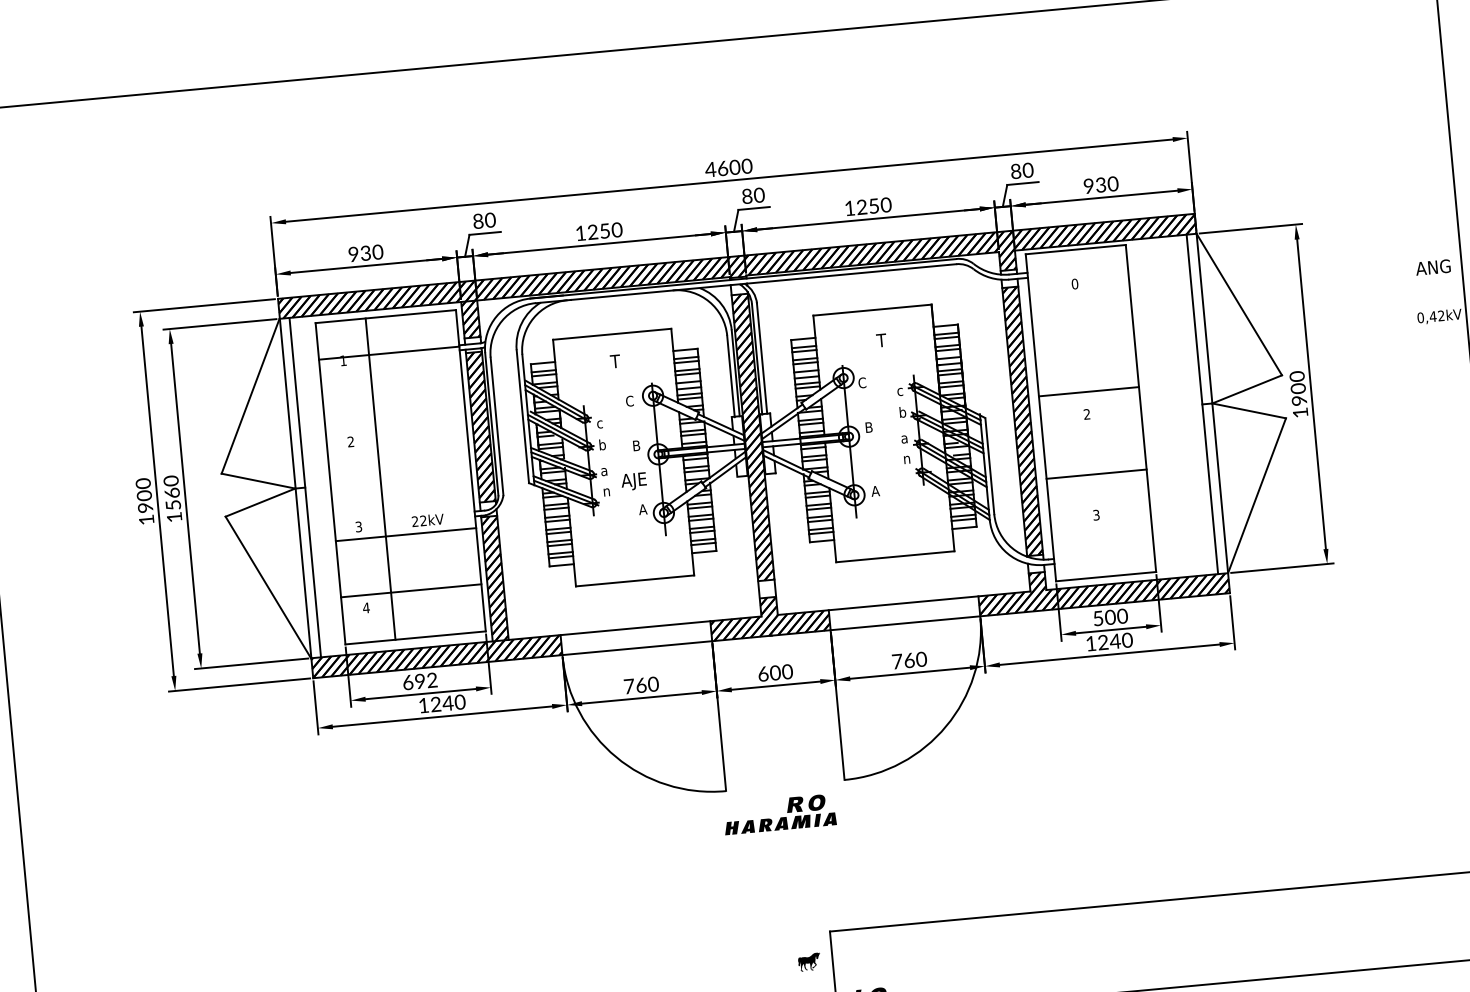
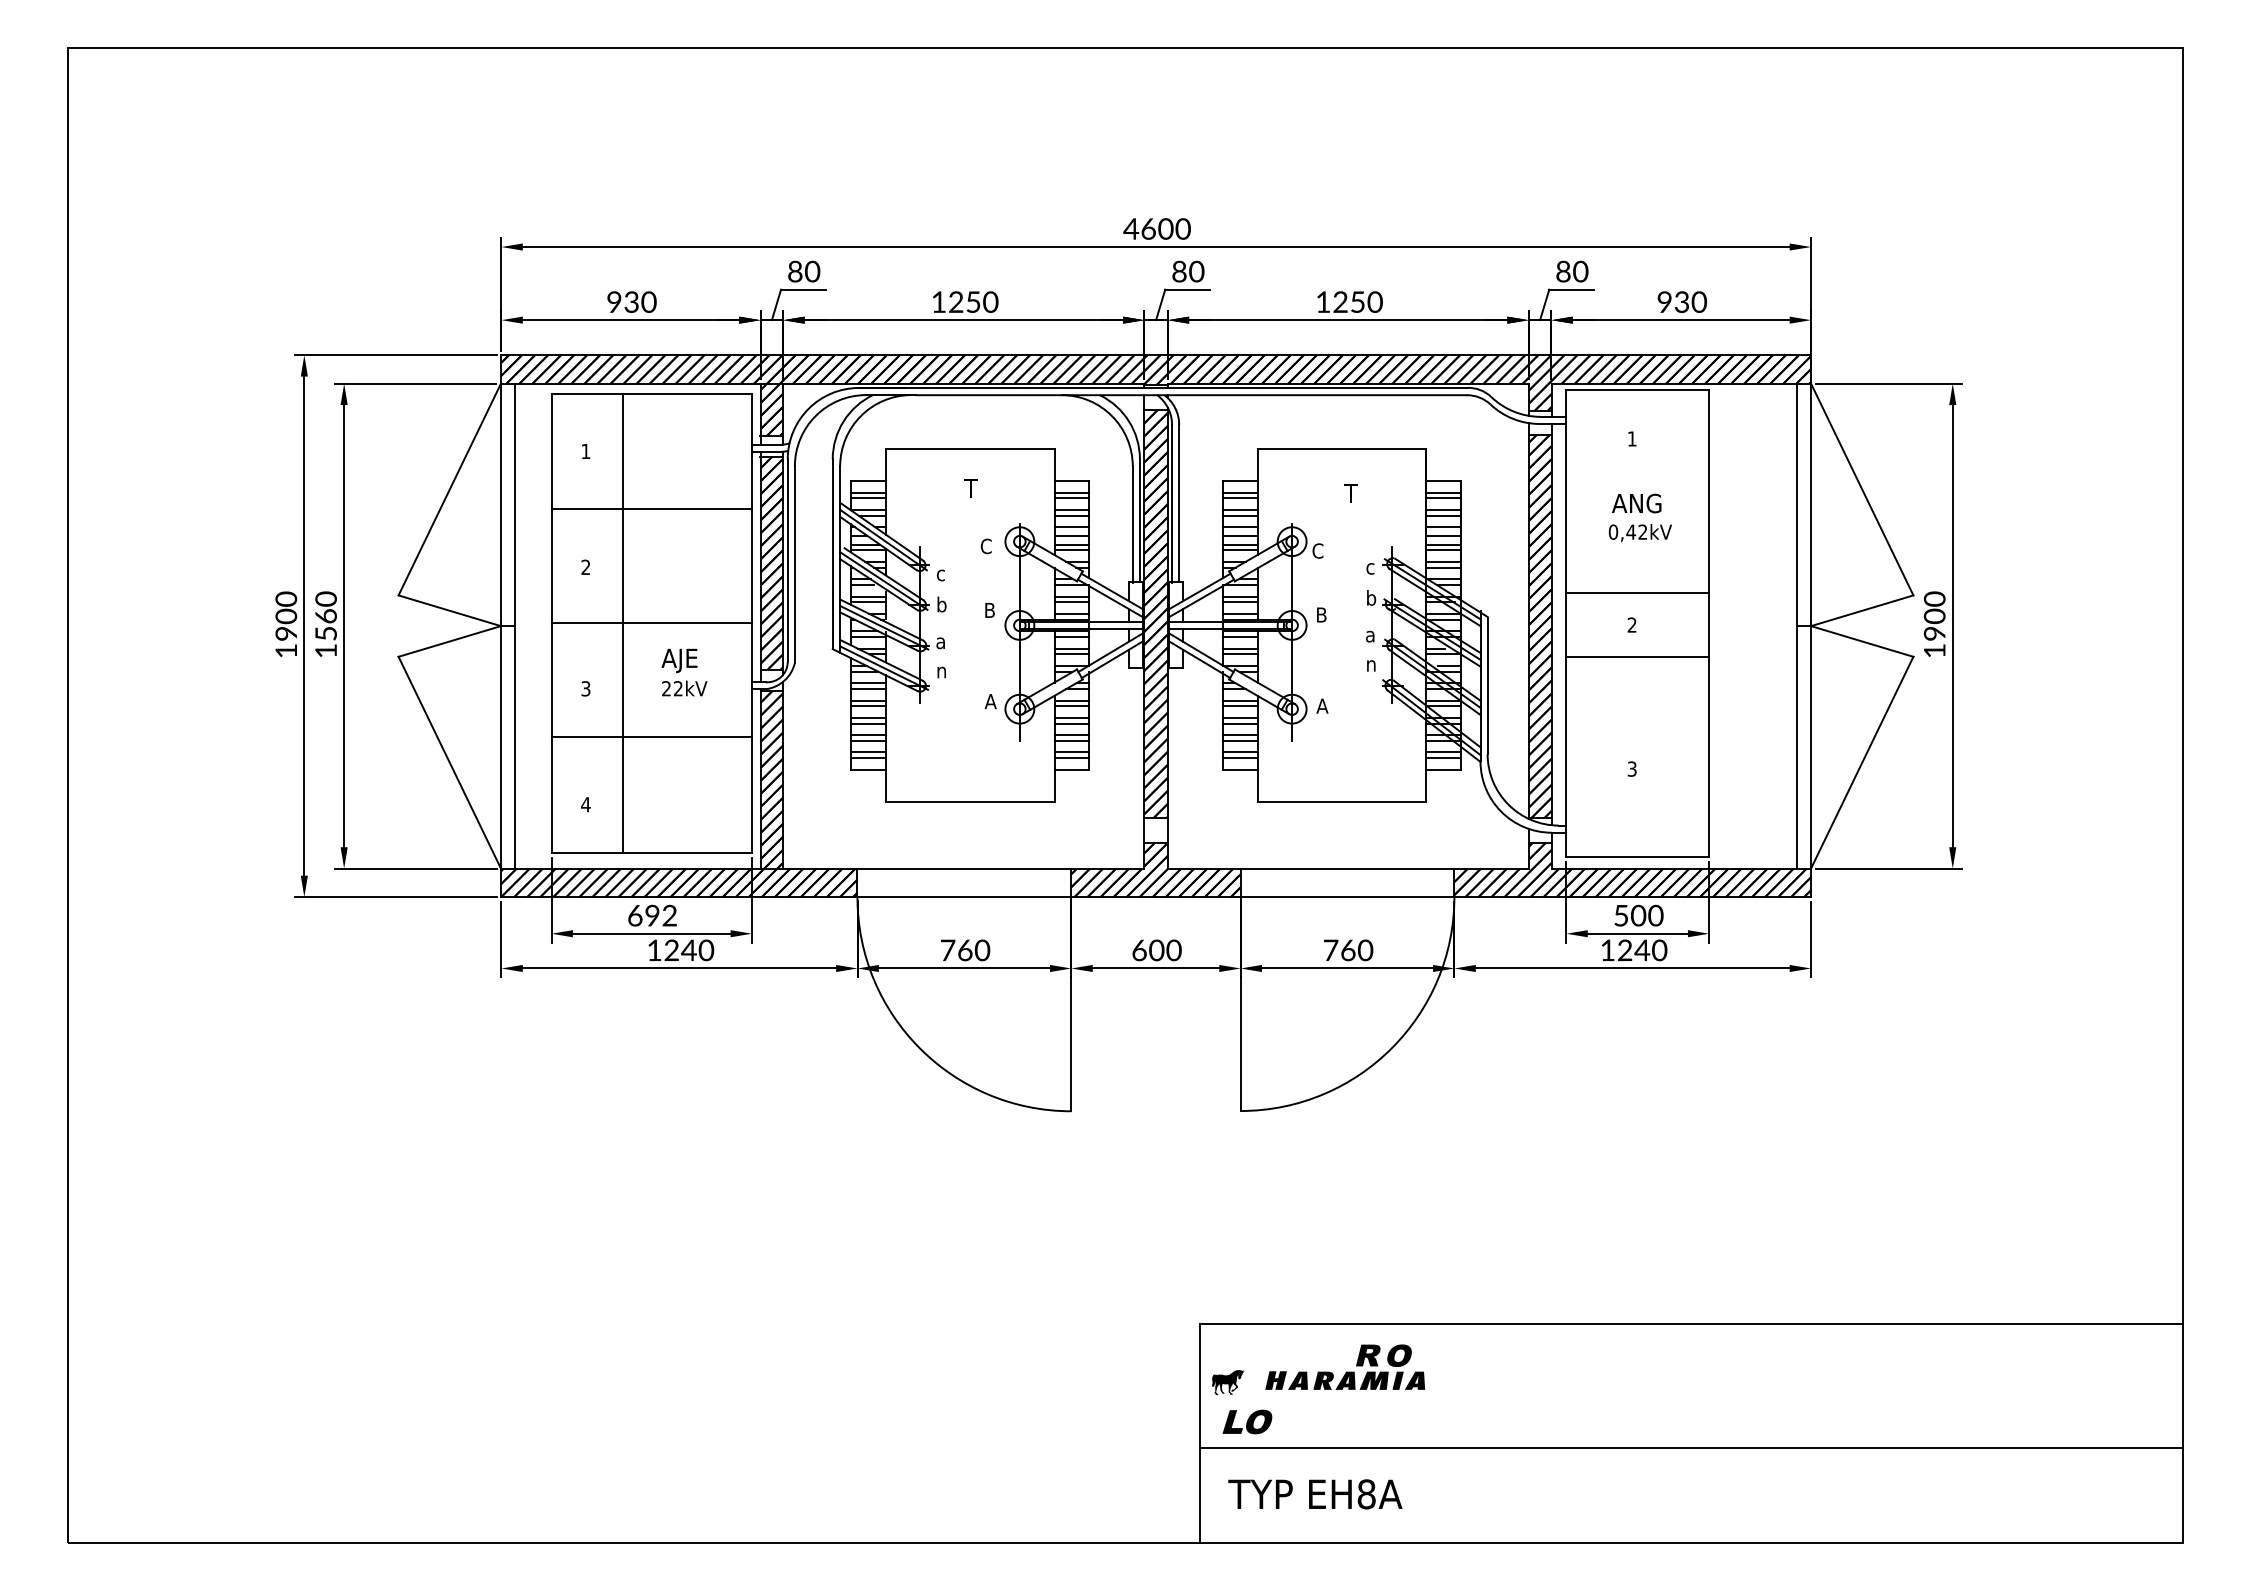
text: (1433, 267) -> (1636, 503), moved
text: (1074, 283) -> (1631, 438), 0 -> 1
text: (1439, 317) -> (1639, 533), moved
line: (389, 353) -> (651, 508), moved
line: (1096, 474) -> (1637, 657), moved
text: (633, 481) -> (679, 660), moved
line: (405, 534) -> (651, 622), moved
line: (411, 591) -> (651, 737), moved
part: (779, 813) -> (1344, 1366), moved
part: (809, 962) -> (1228, 1382), moved

